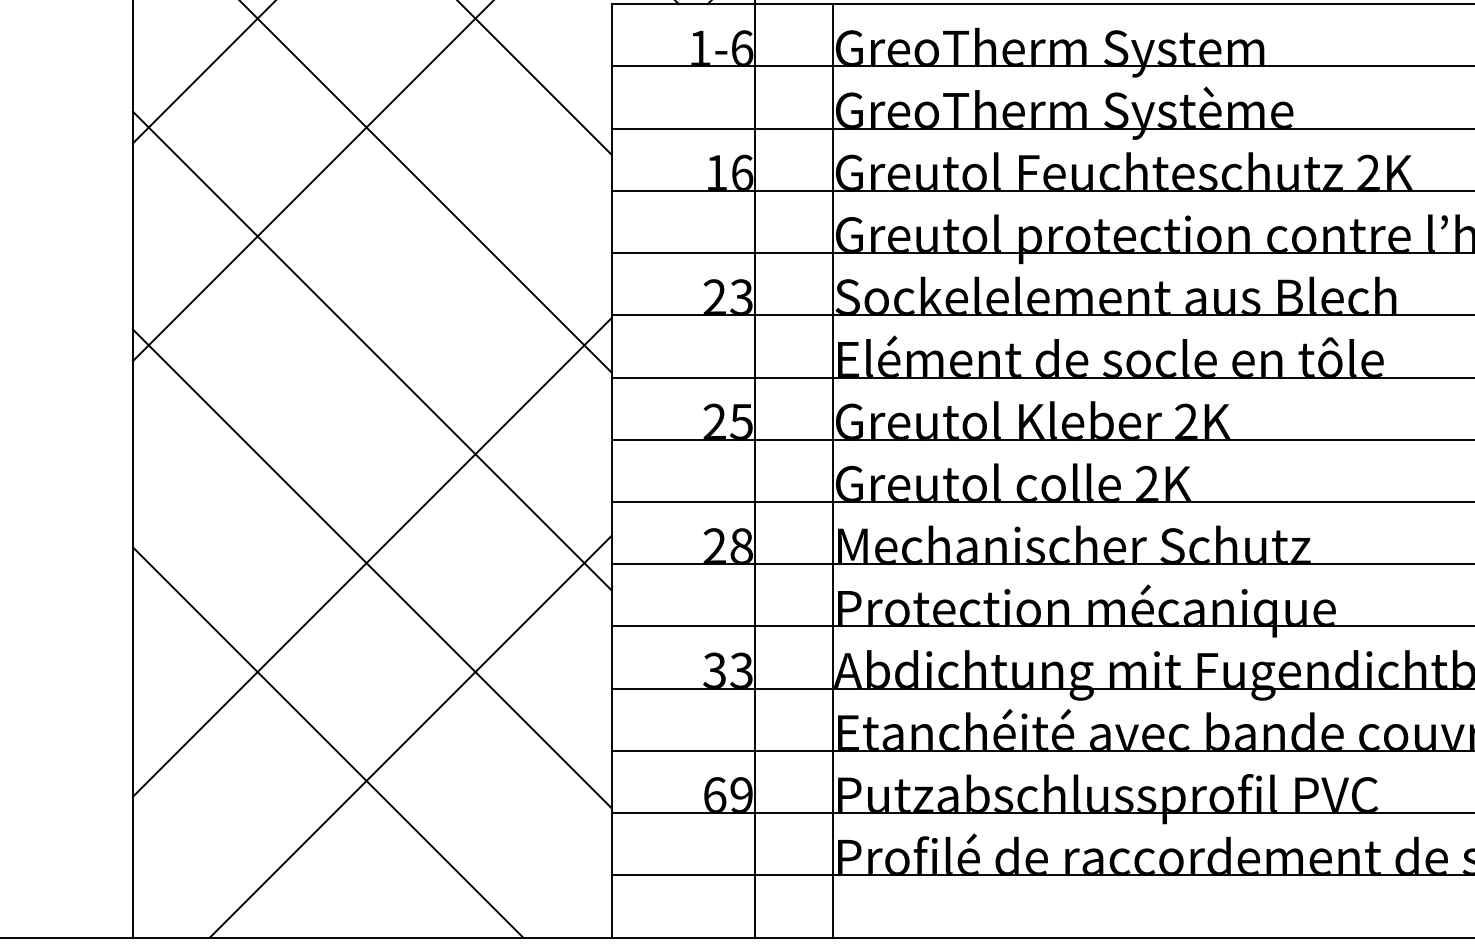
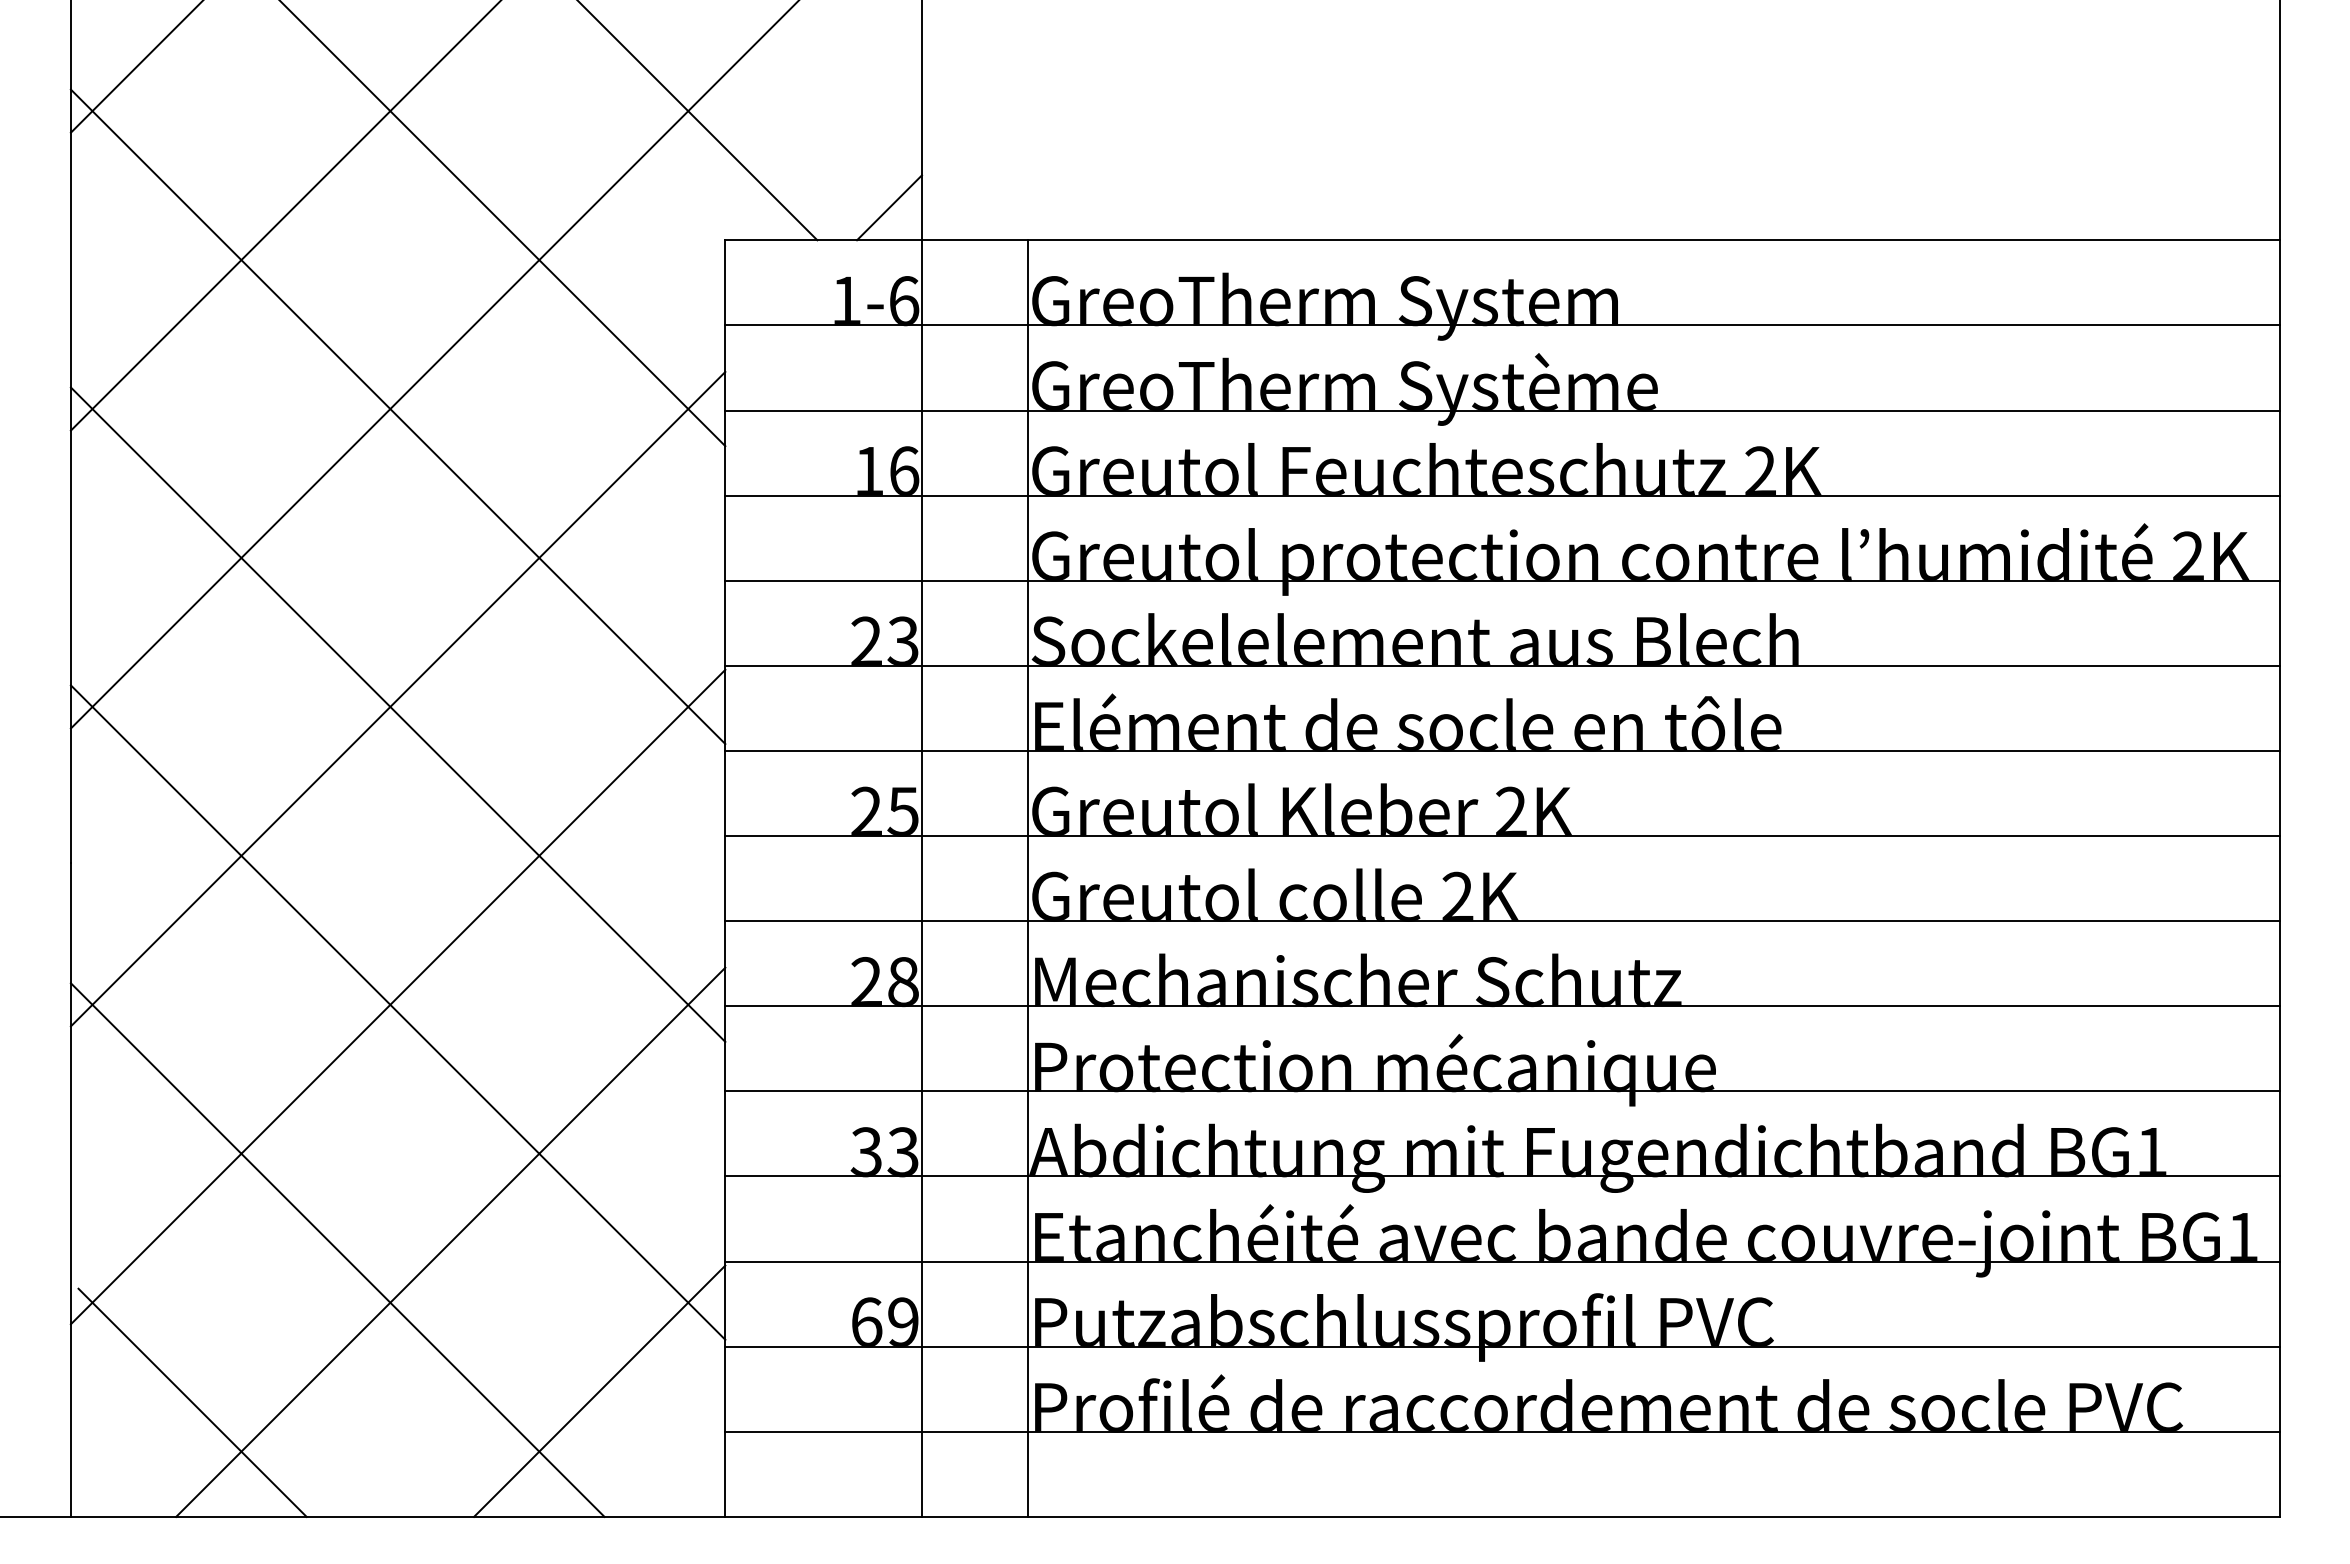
line: (371, 339) -> (397, 698), added
line: (519, 845) -> (599, 1390), added
line: (221, 853) -> (192, 1402), added

